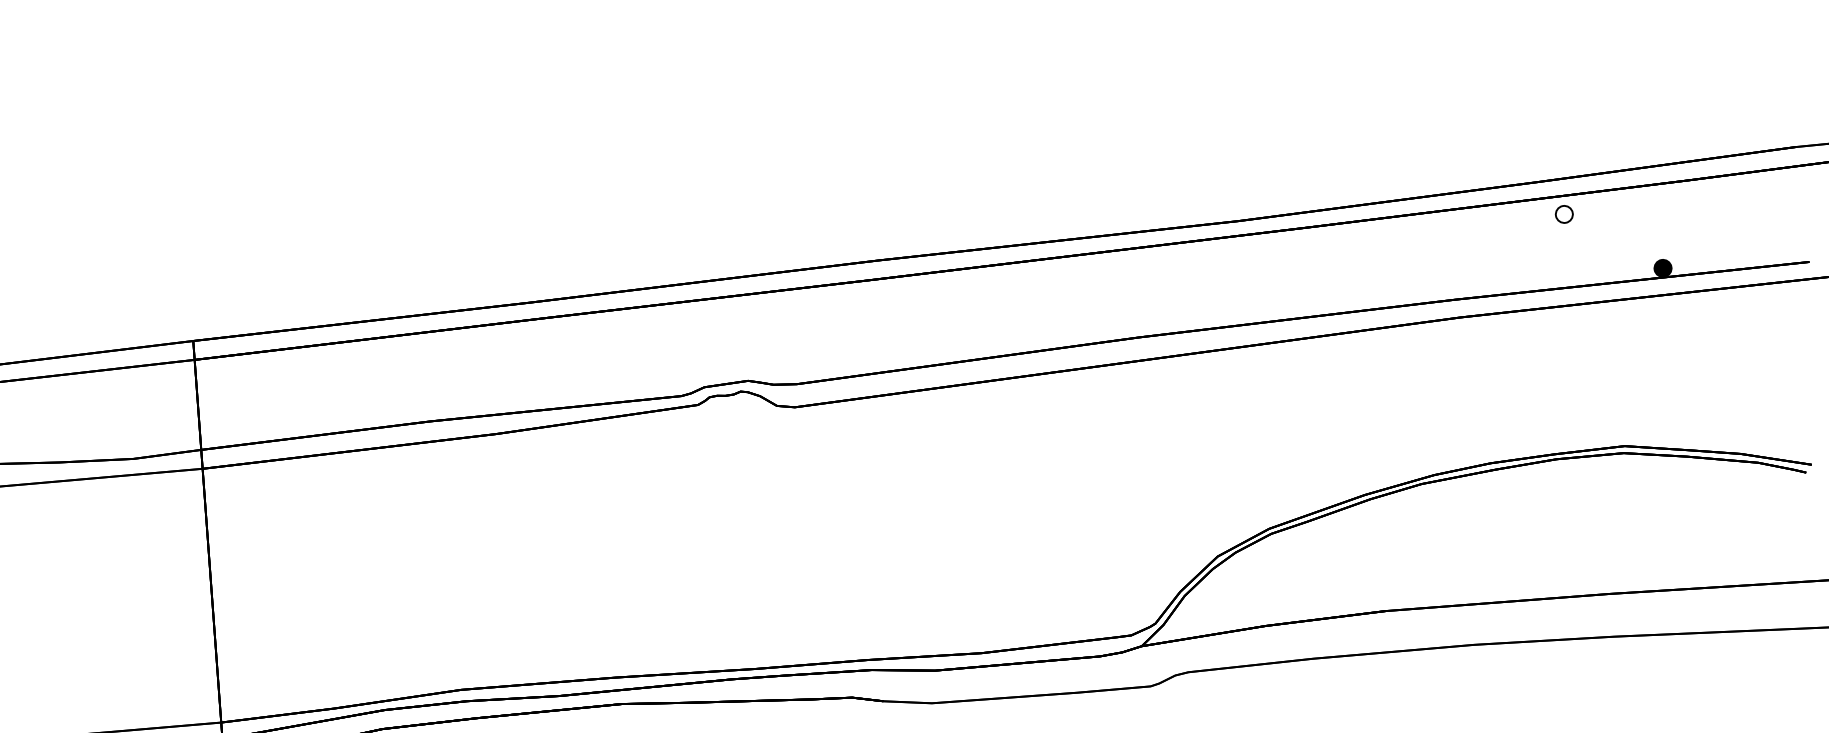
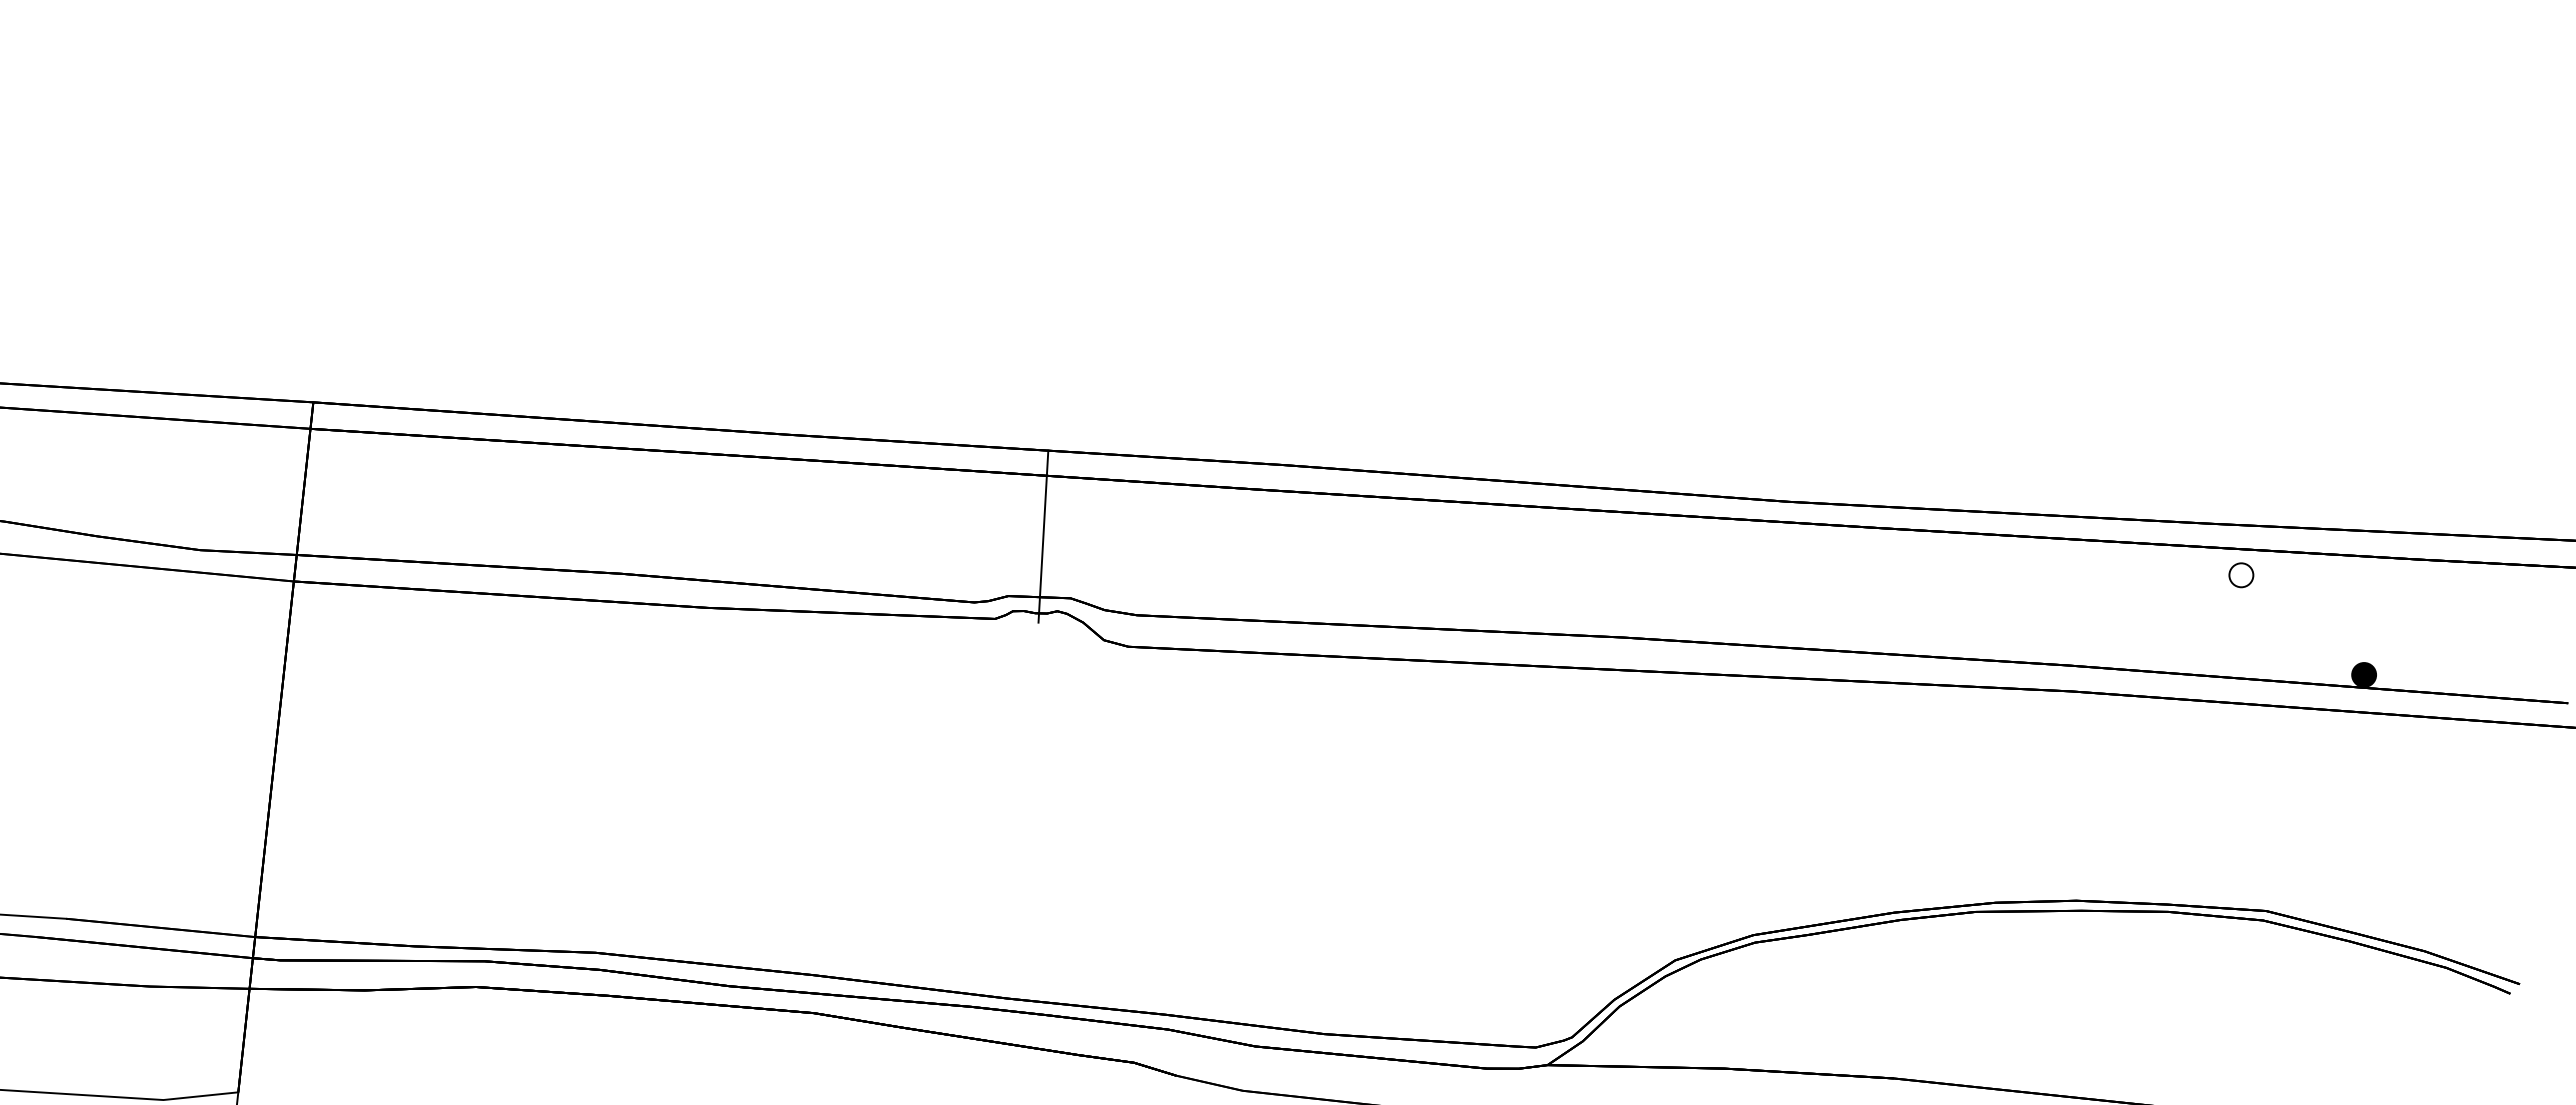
line: (721, 341) -> (1043, 536), added

